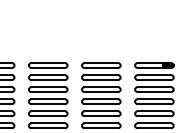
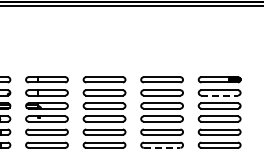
line: (155, 79) -> (220, 95), solid -> dashed
line: (101, 127) -> (162, 147), solid -> dashed

